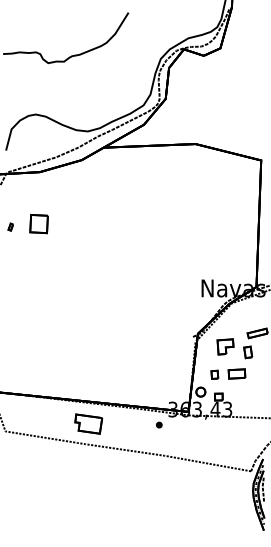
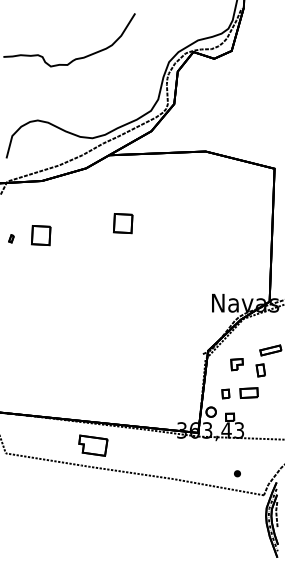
part: (117, 212) -> (123, 223), added
part: (224, 346) -> (236, 364), size x0.7
part: (159, 424) -> (237, 473), moved

